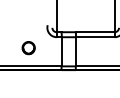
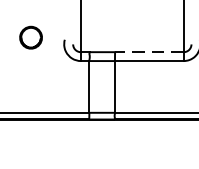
line: (94, 32) -> (147, 52), solid -> dashed
part: (28, 48) -> (30, 38), moved

